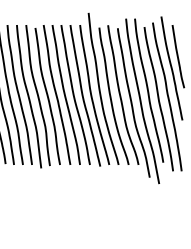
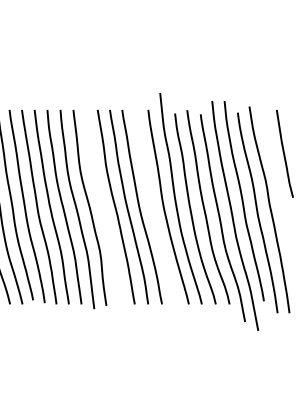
curve: (171, 68) -> (275, 170), removed
curve: (83, 95) -> (152, 207), removed
curve: (47, 96) -> (103, 209), removed

